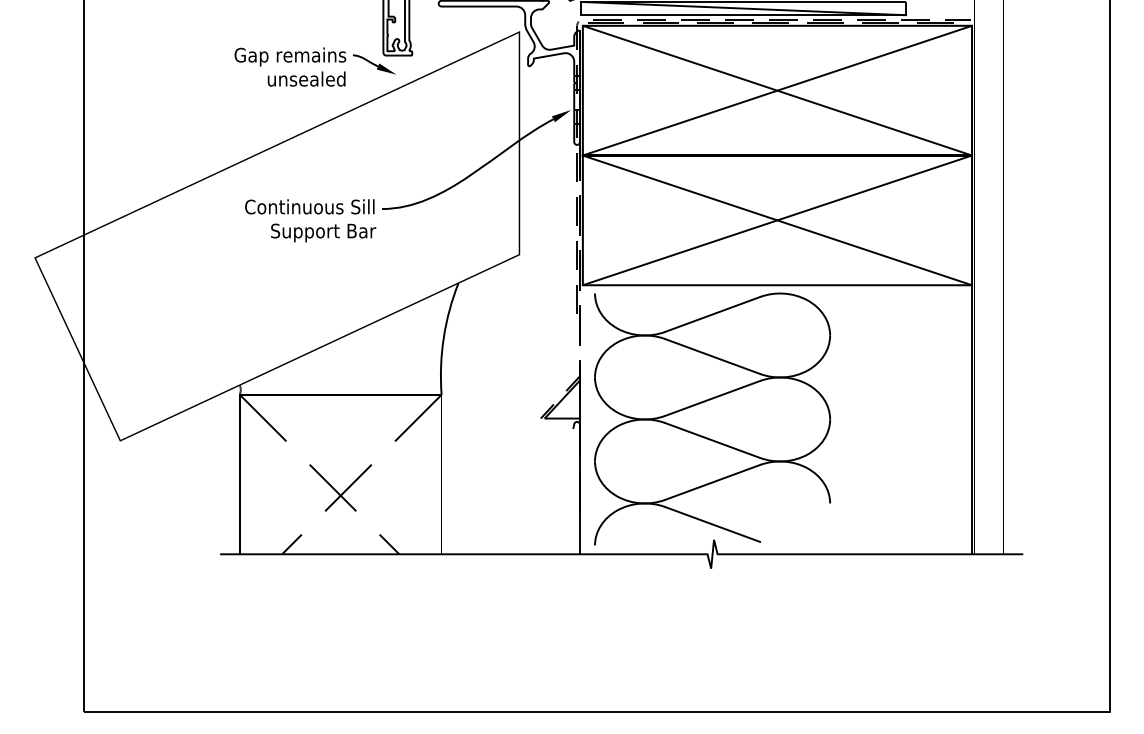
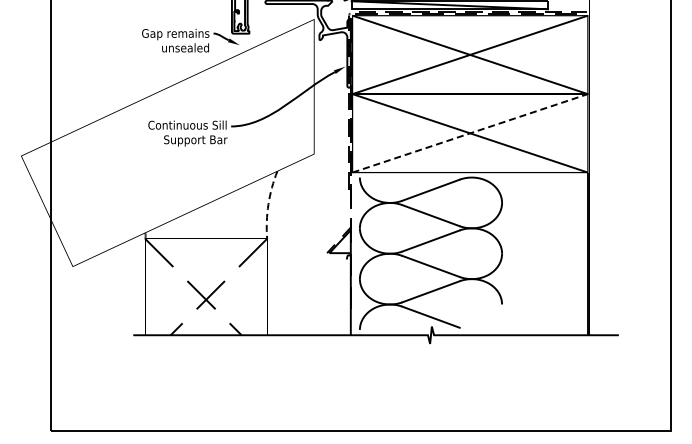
line: (777, 220) -> (470, 133), solid -> dashed
arc: (443, 338) -> (268, 204), solid -> dashed

